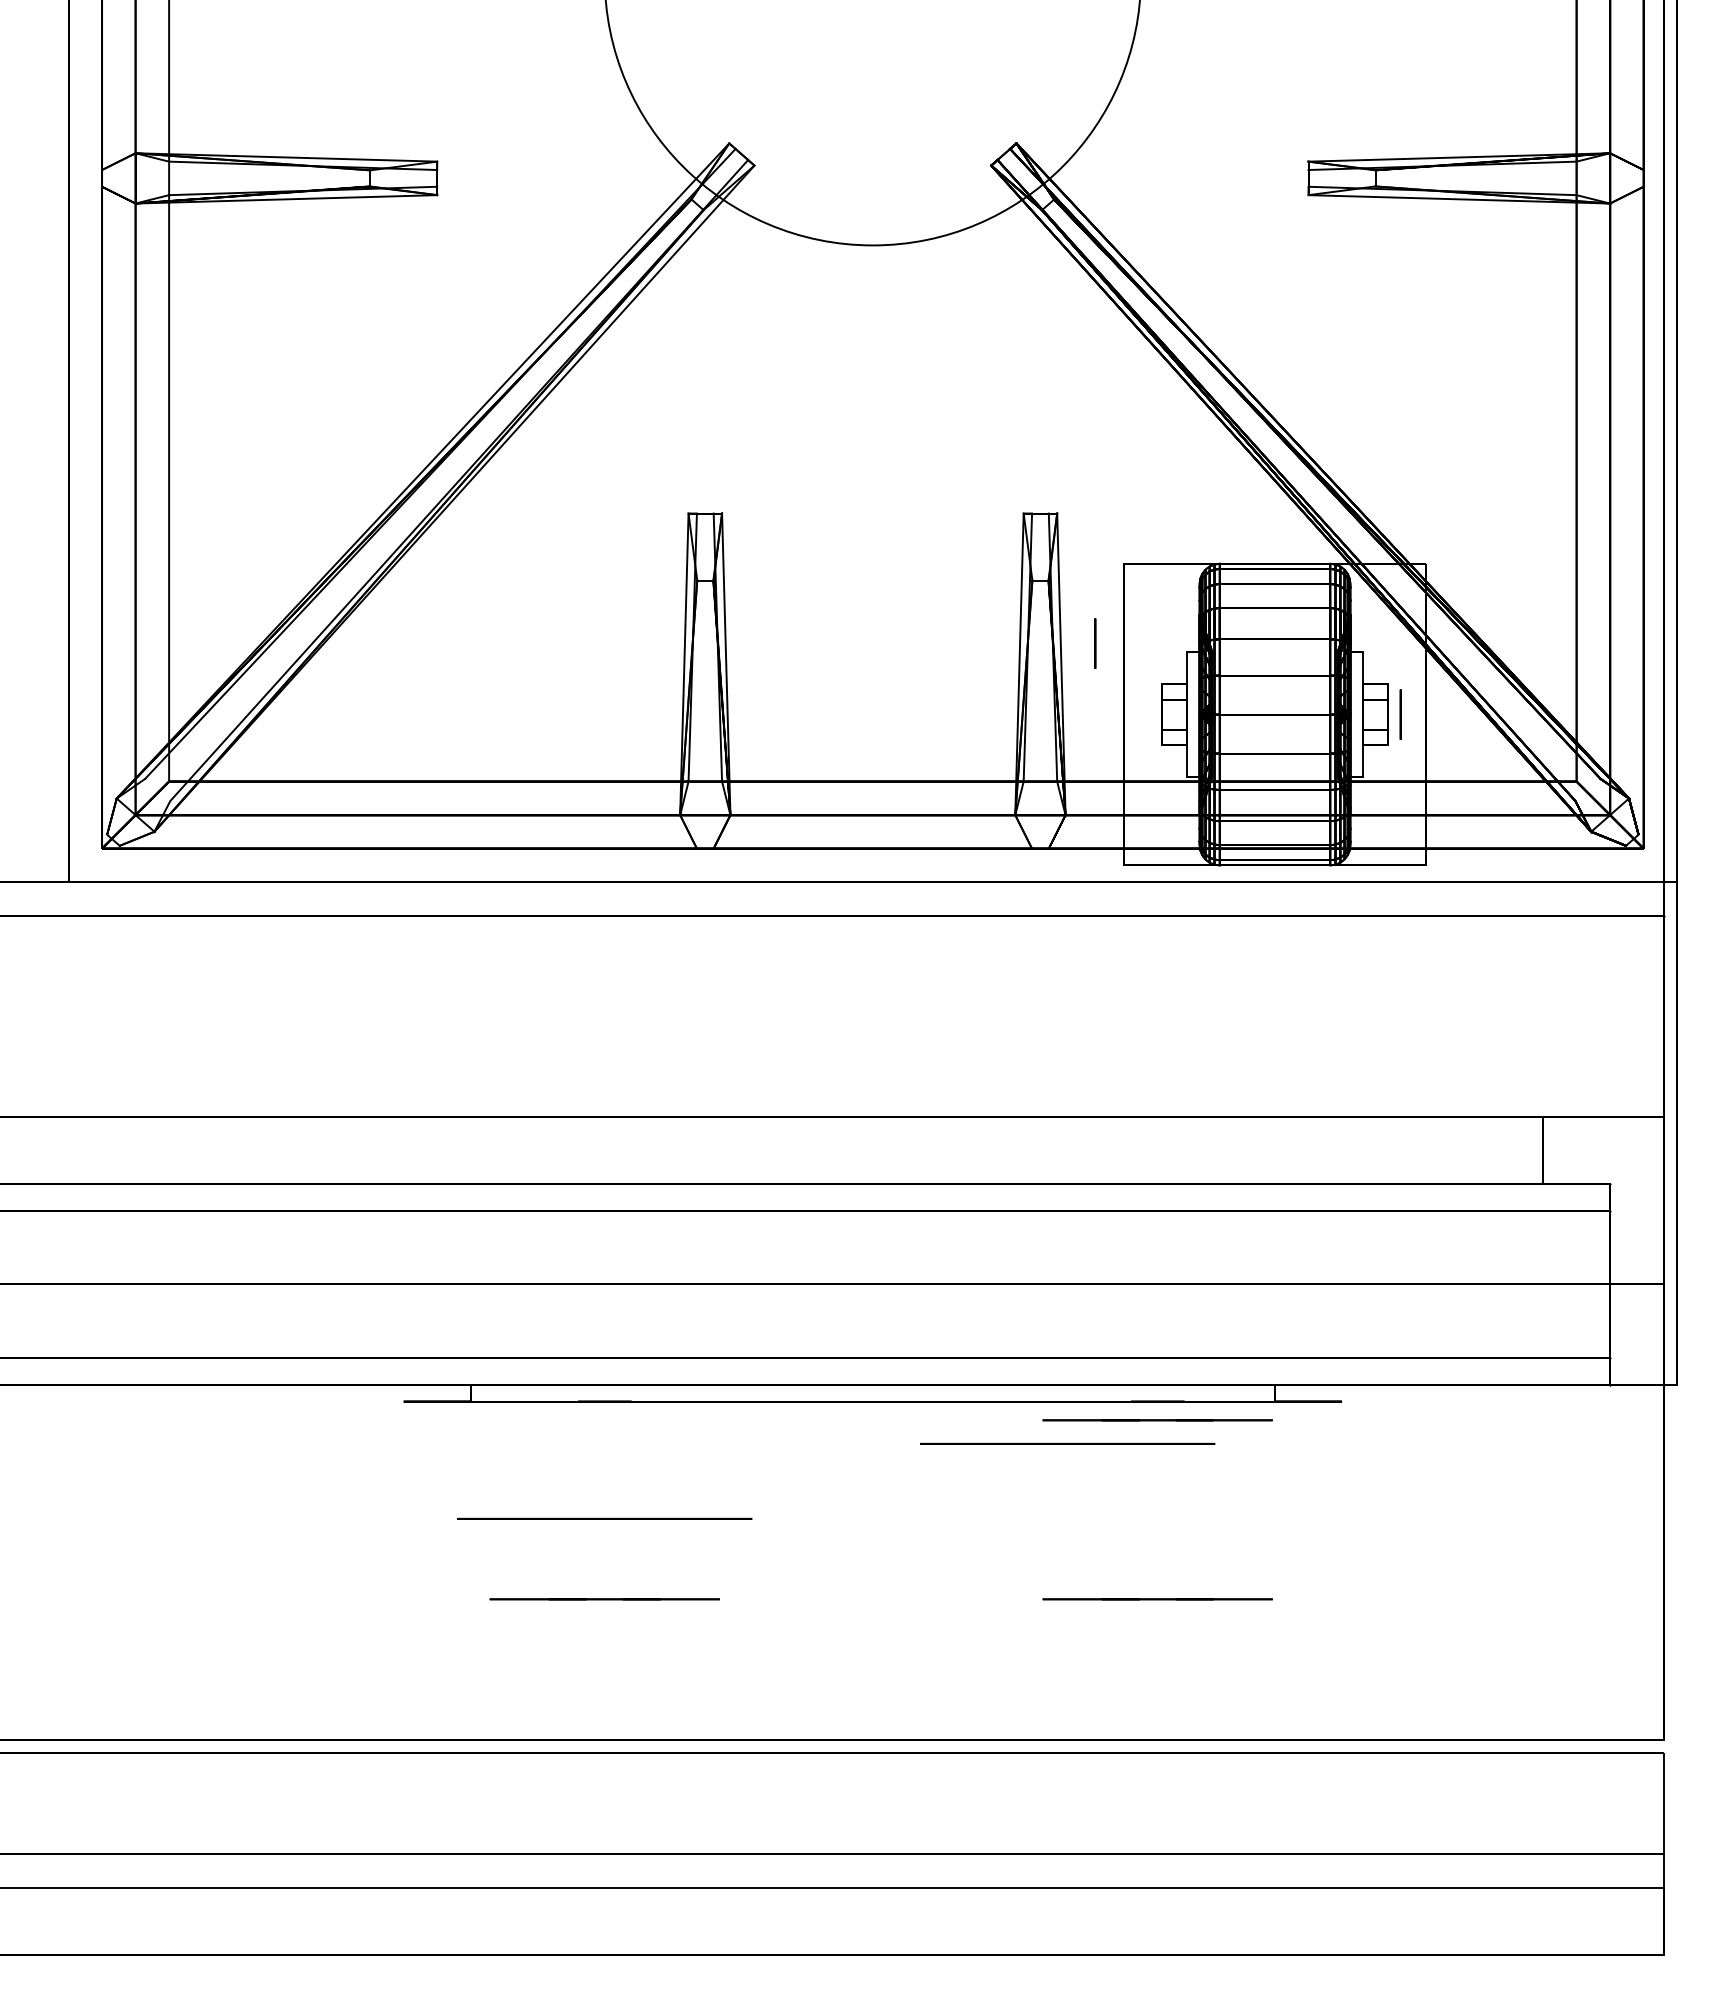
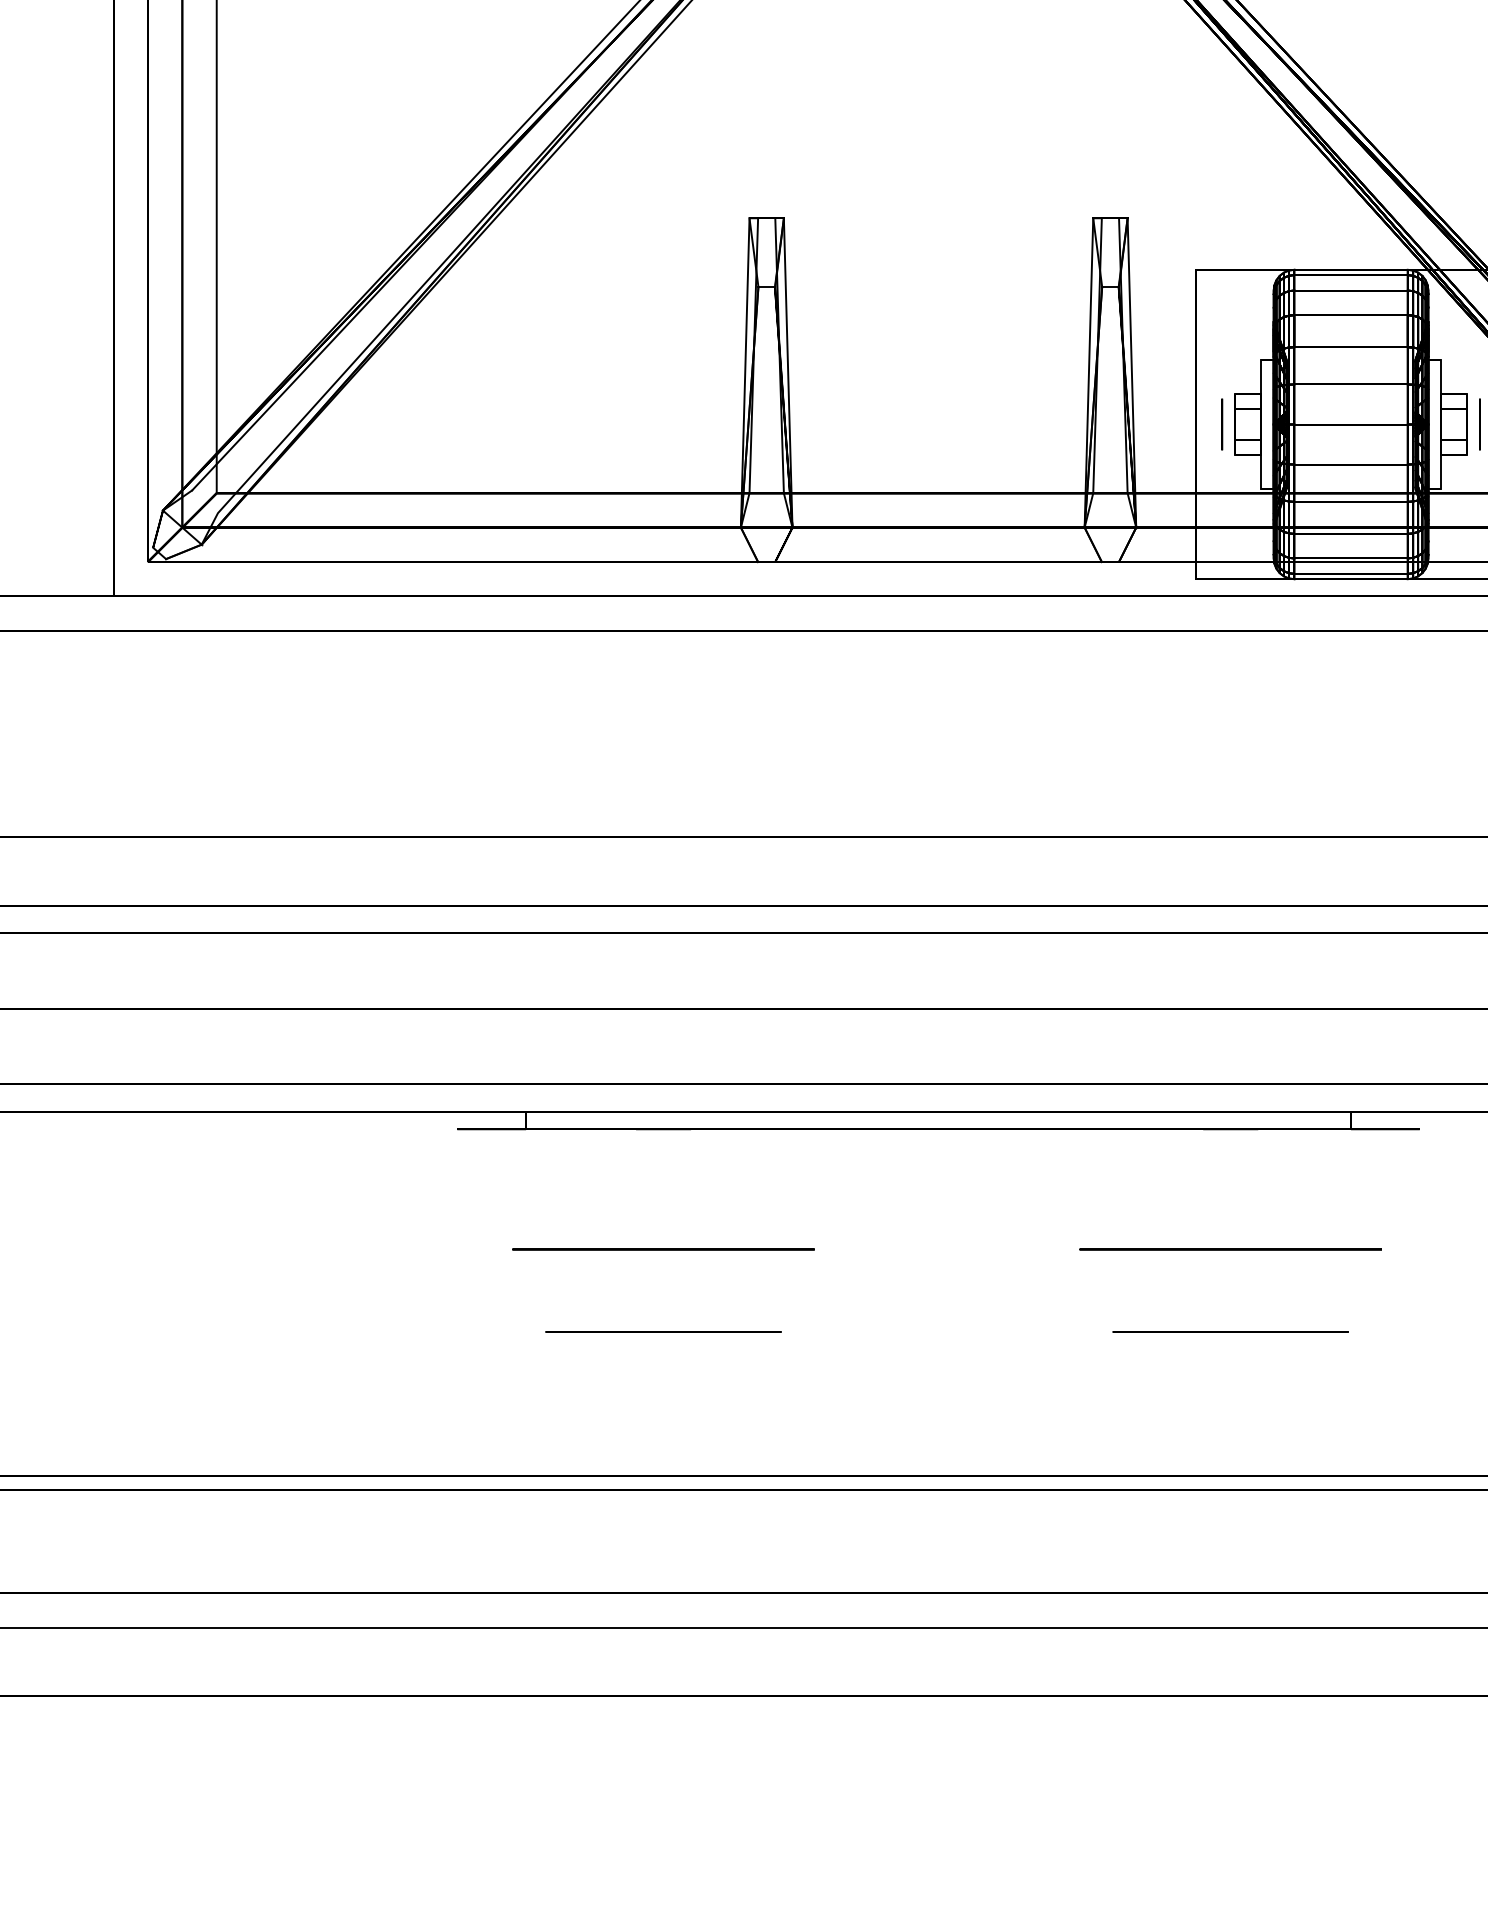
circle: (1095, 643) -> (1222, 424), moved
line: (1157, 1420) -> (1230, 1148), removed
circle: (1067, 1443) -> (1230, 1249), moved

